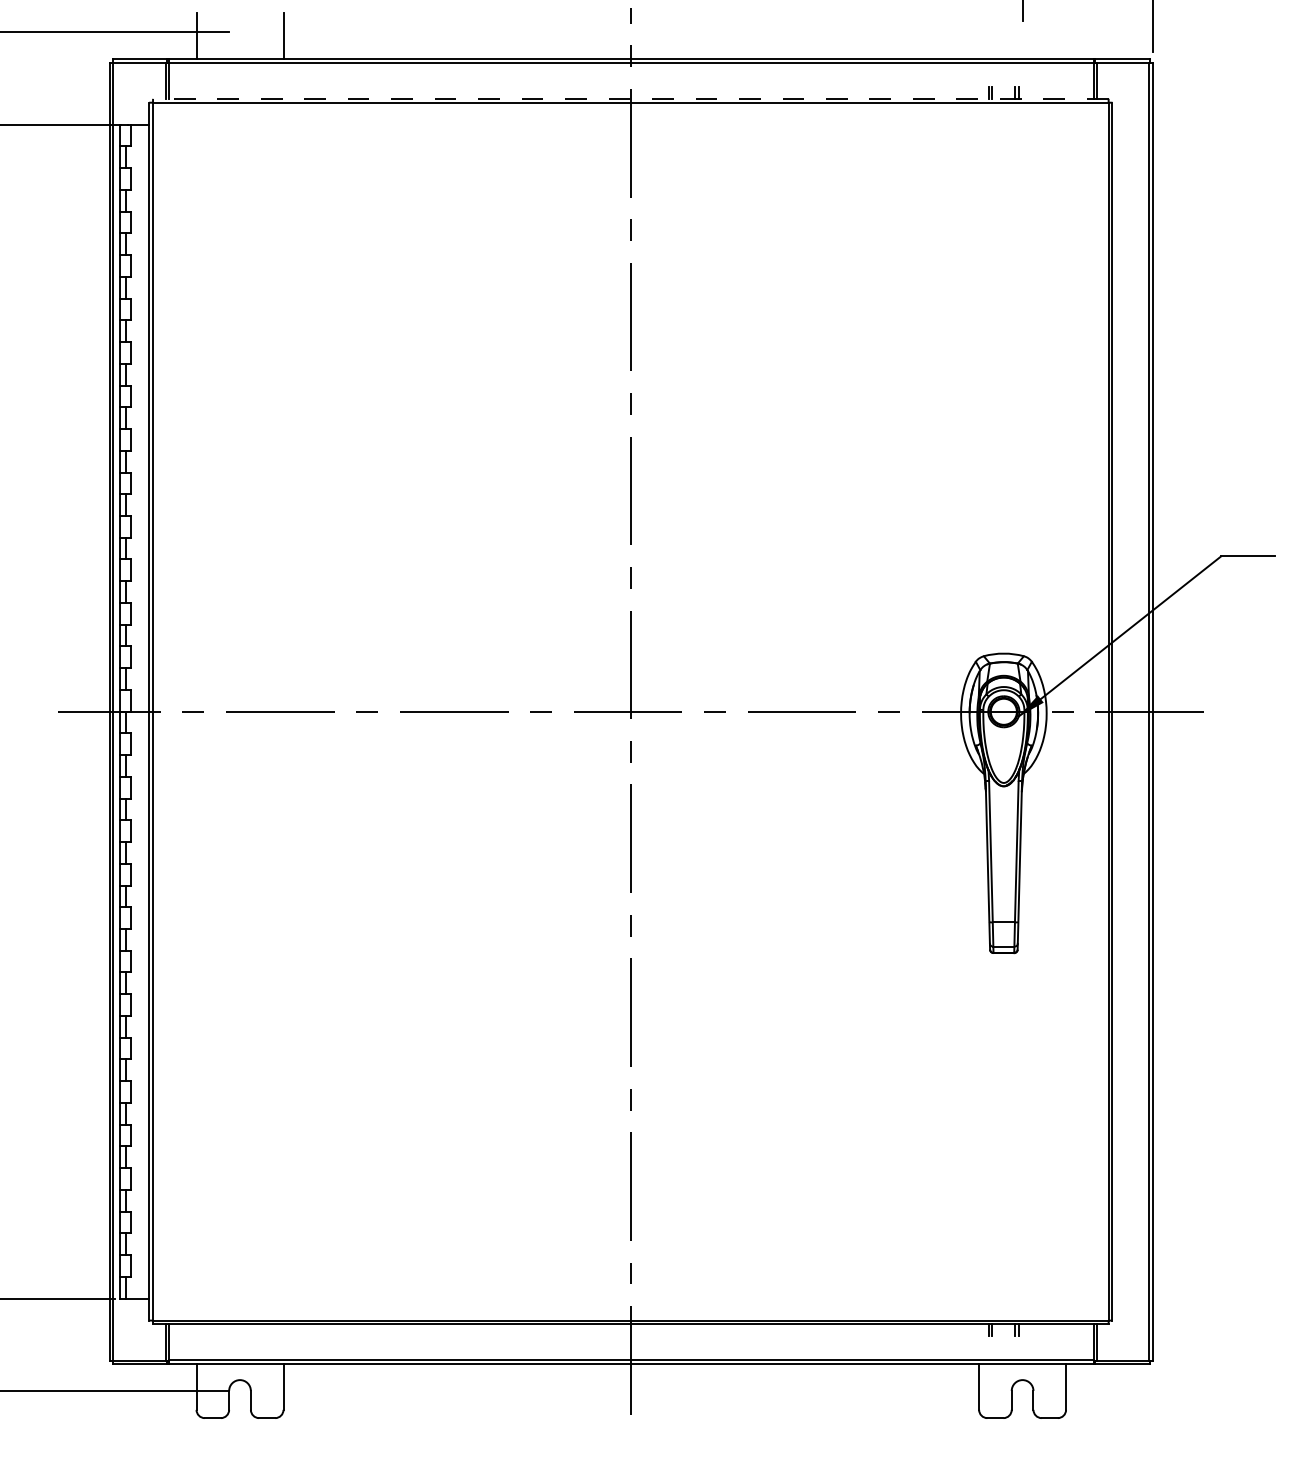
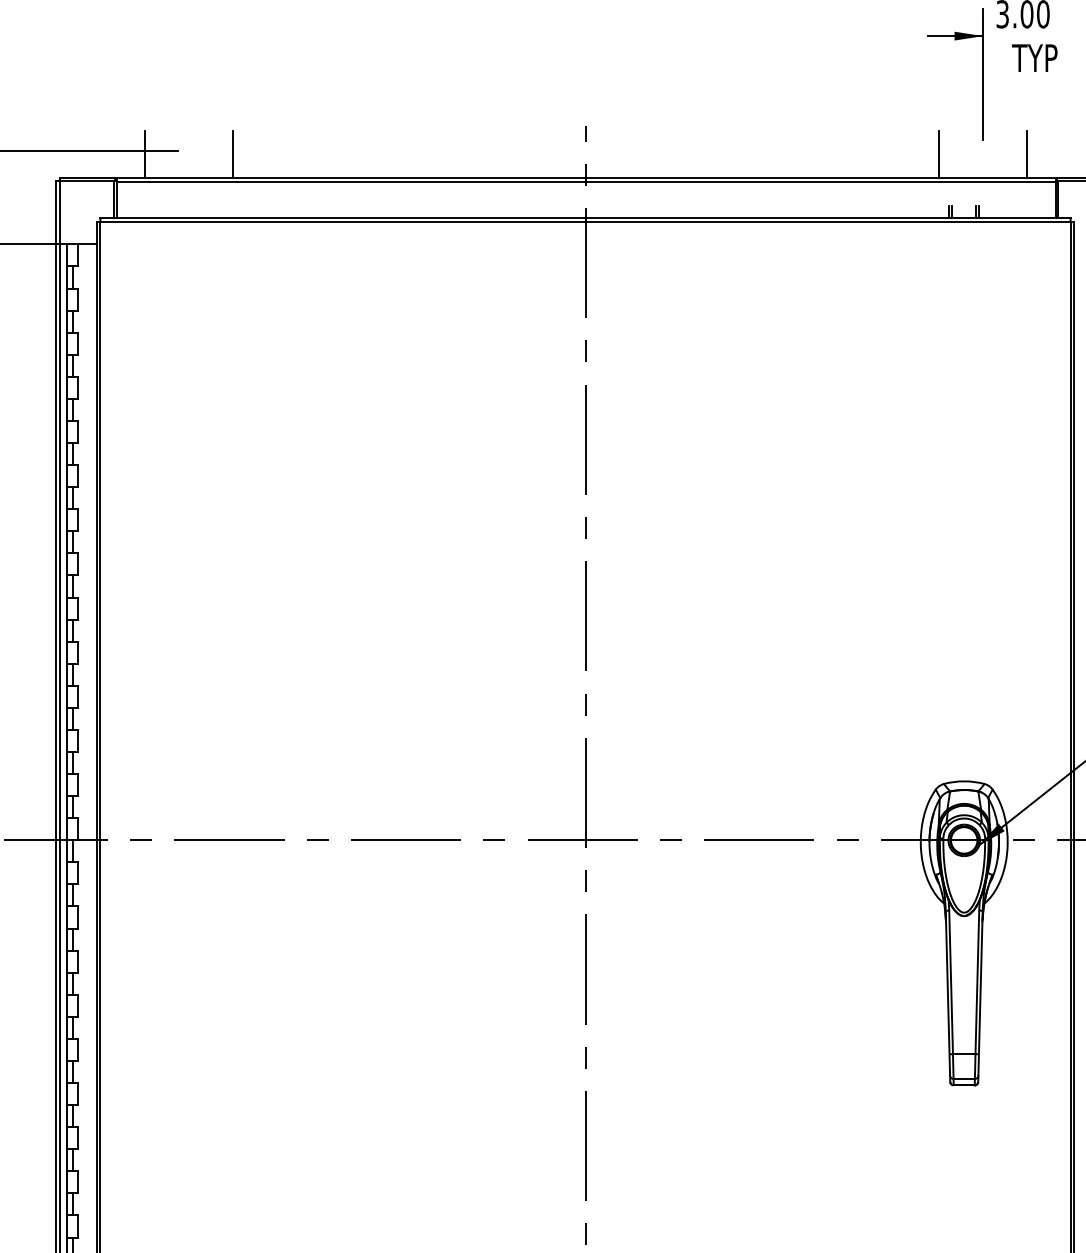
line: (979, 36) -> (939, 154), added
line: (1066, 36) -> (1027, 154), added
line: (630, 98) -> (585, 217), dashed -> solid

